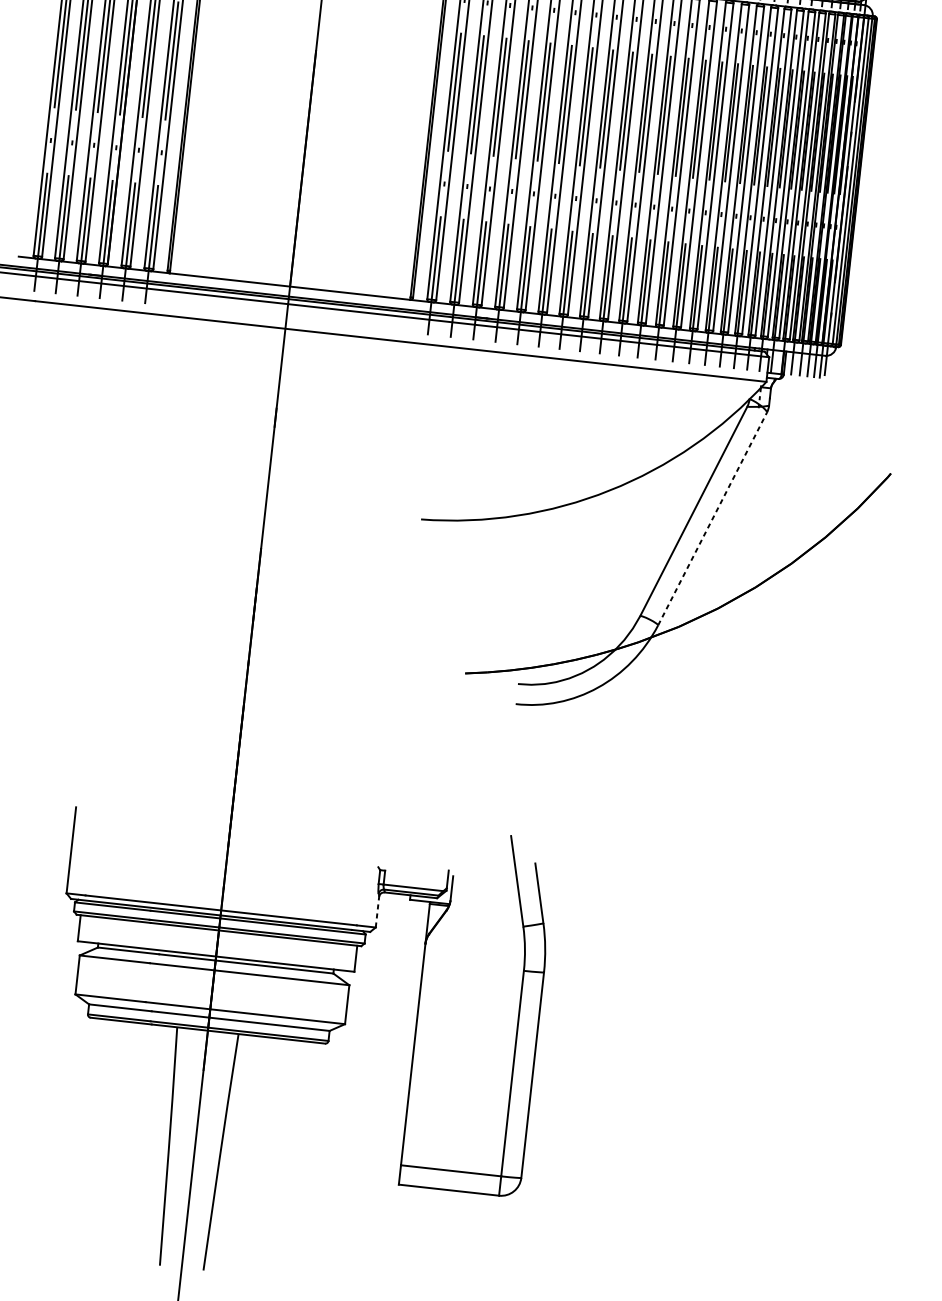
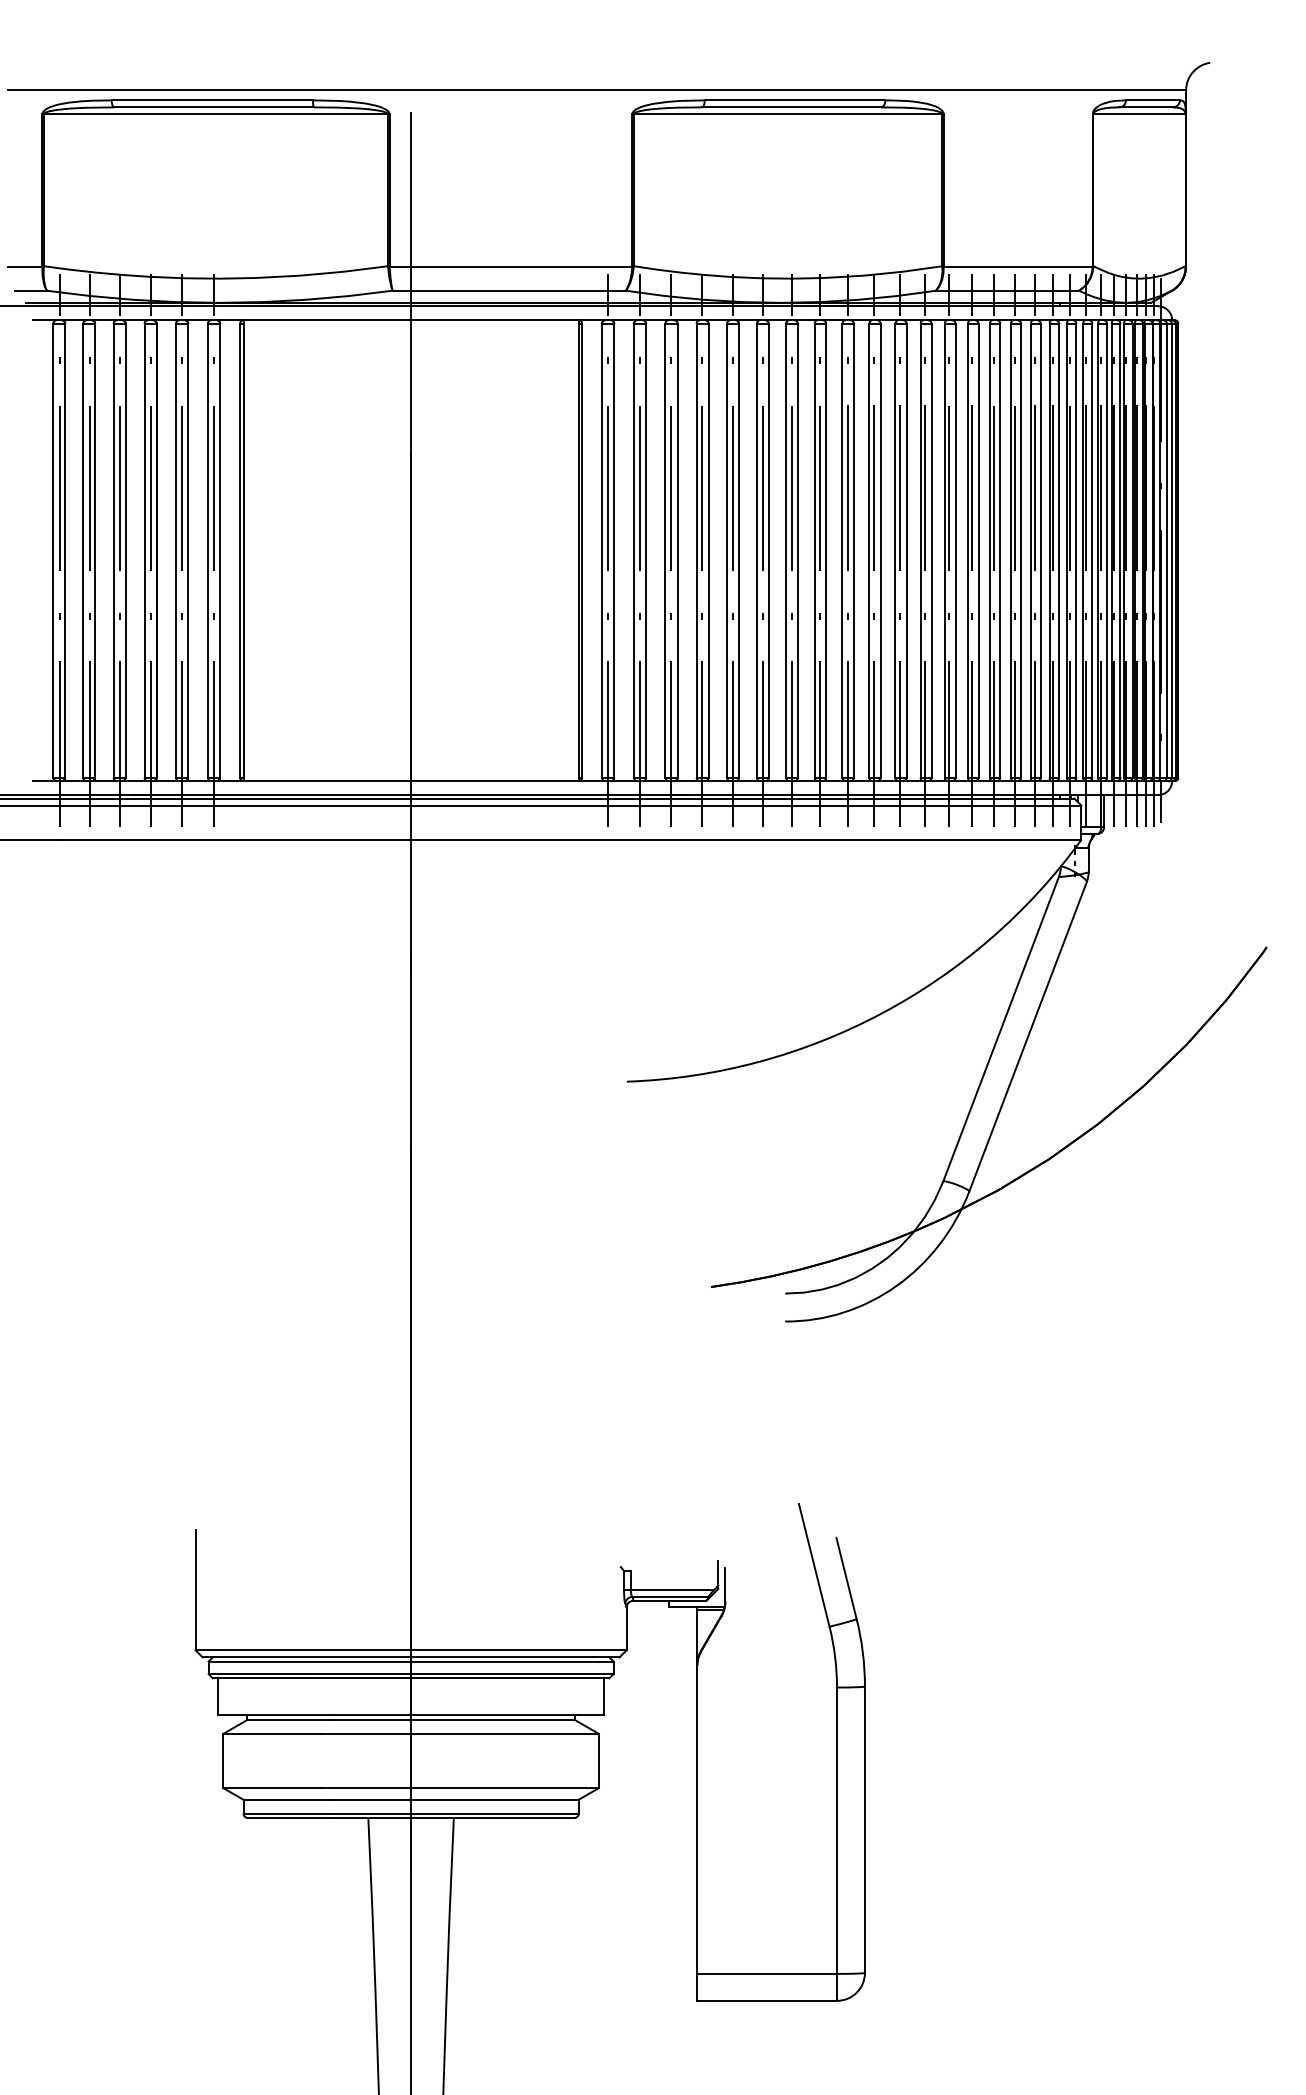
line: (712, 518) -> (1028, 1036), dashed -> solid
line: (377, 911) -> (626, 1628), dashed -> solid

